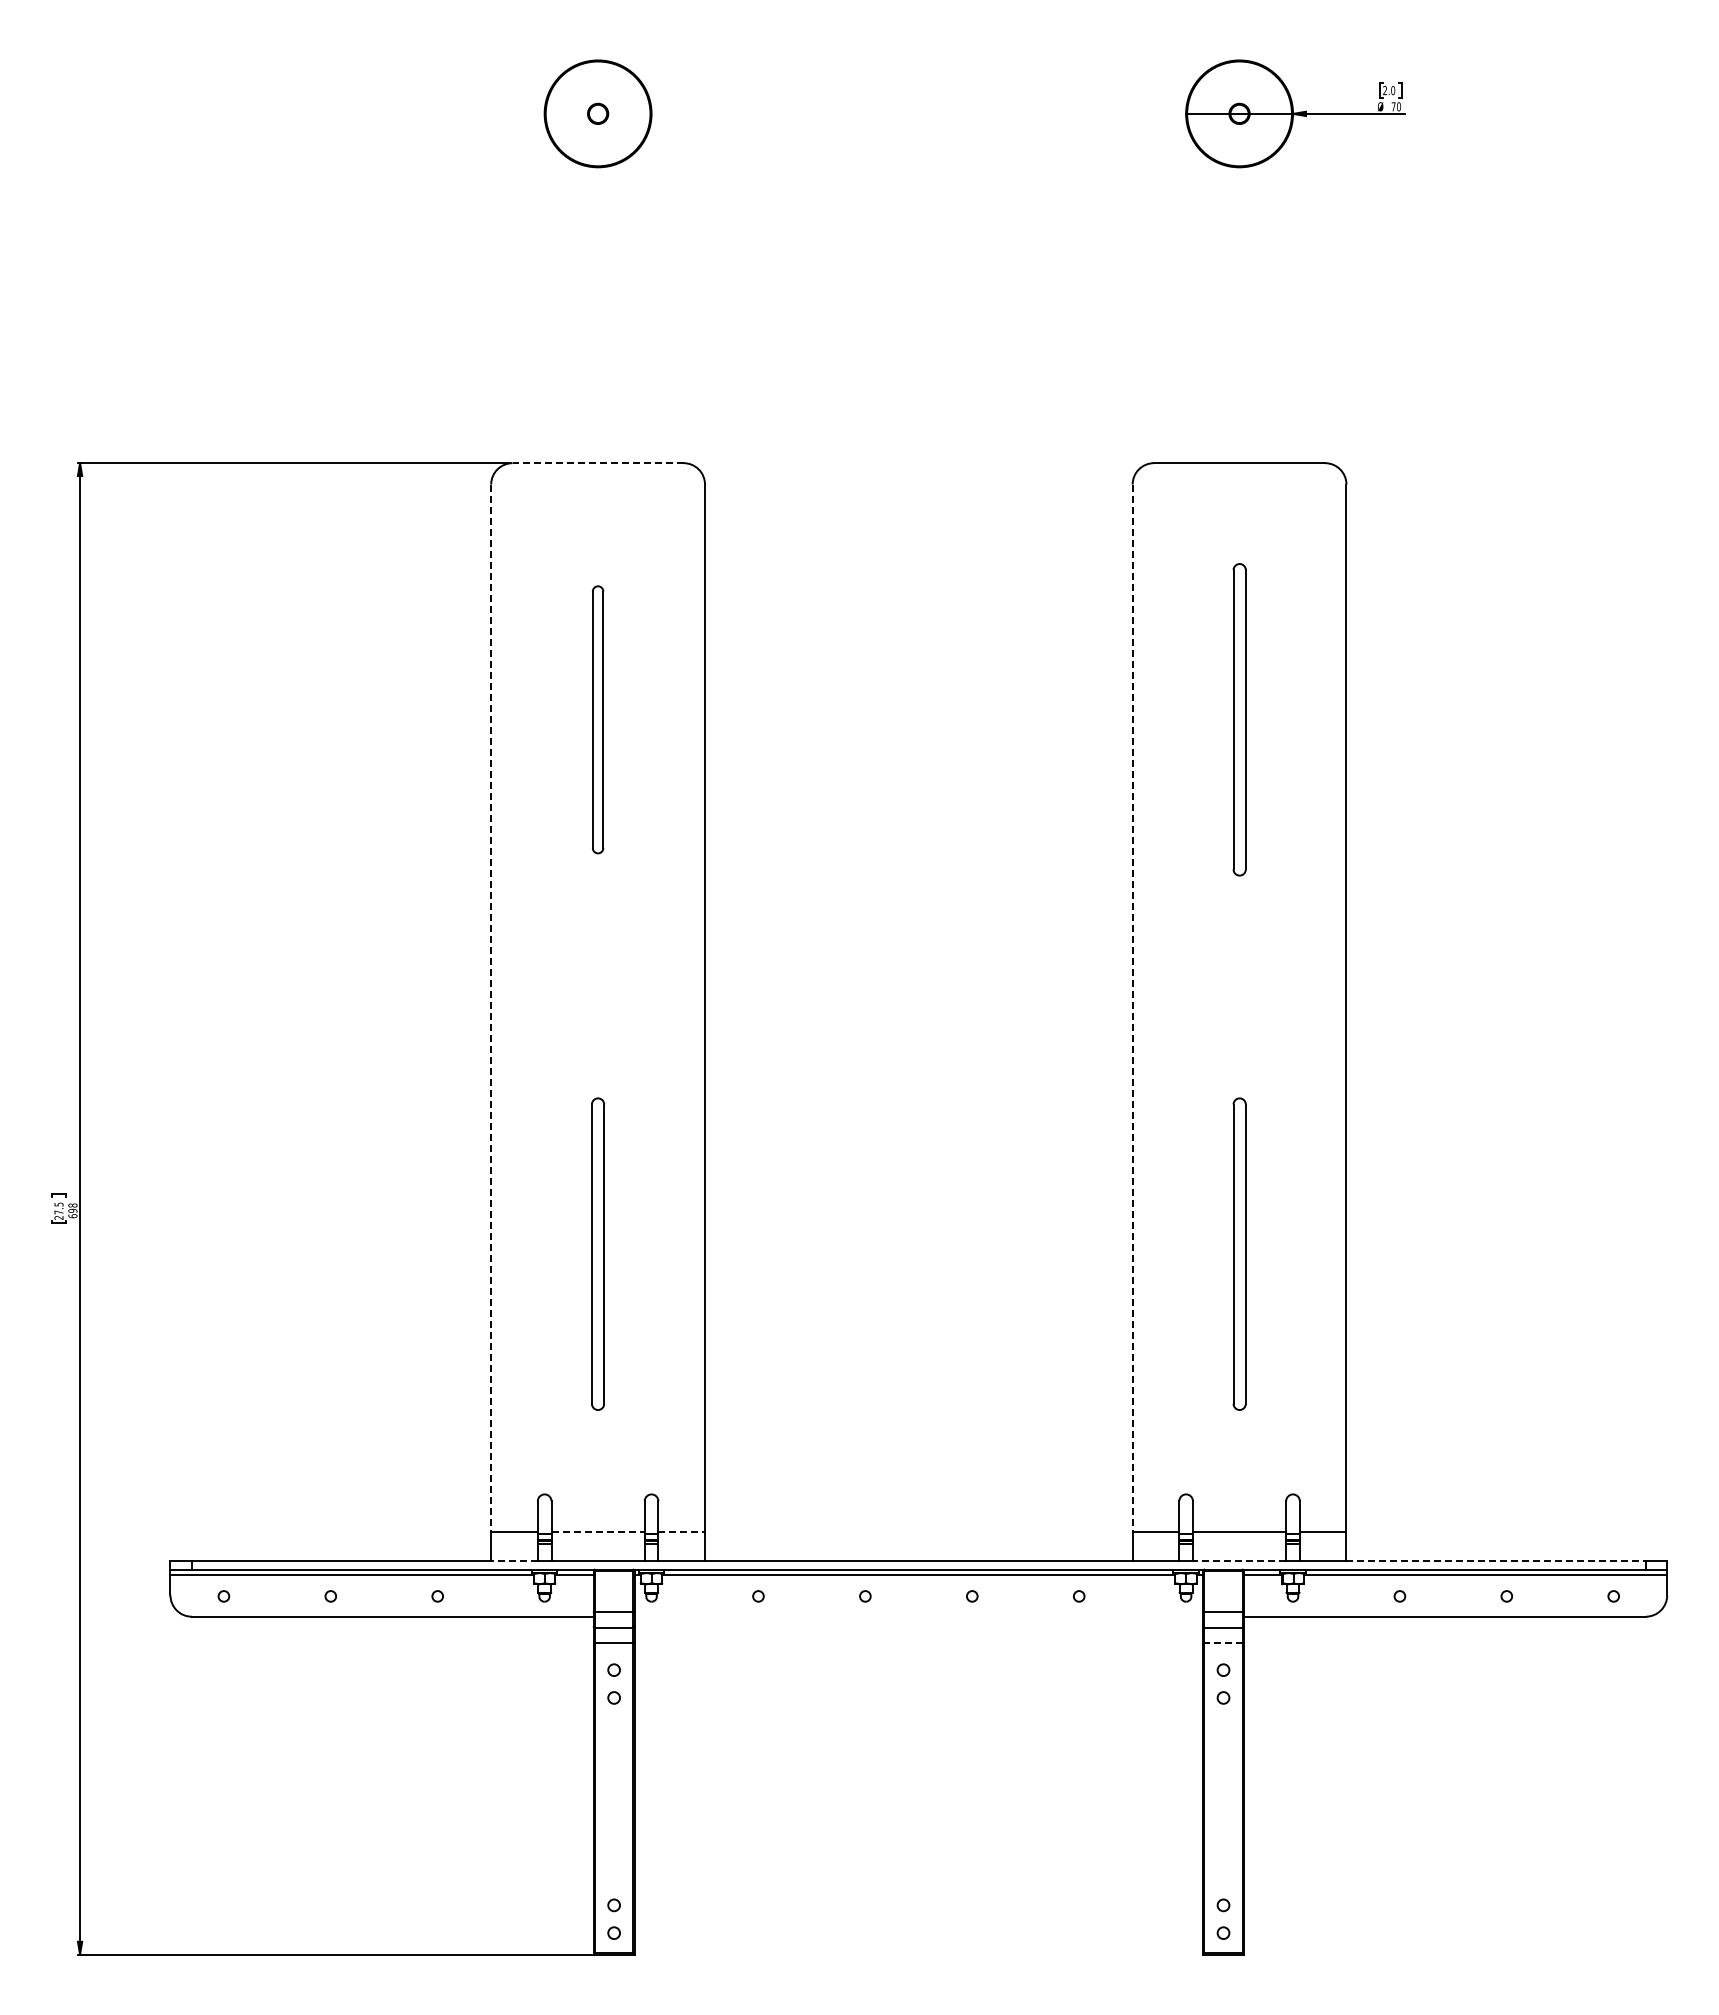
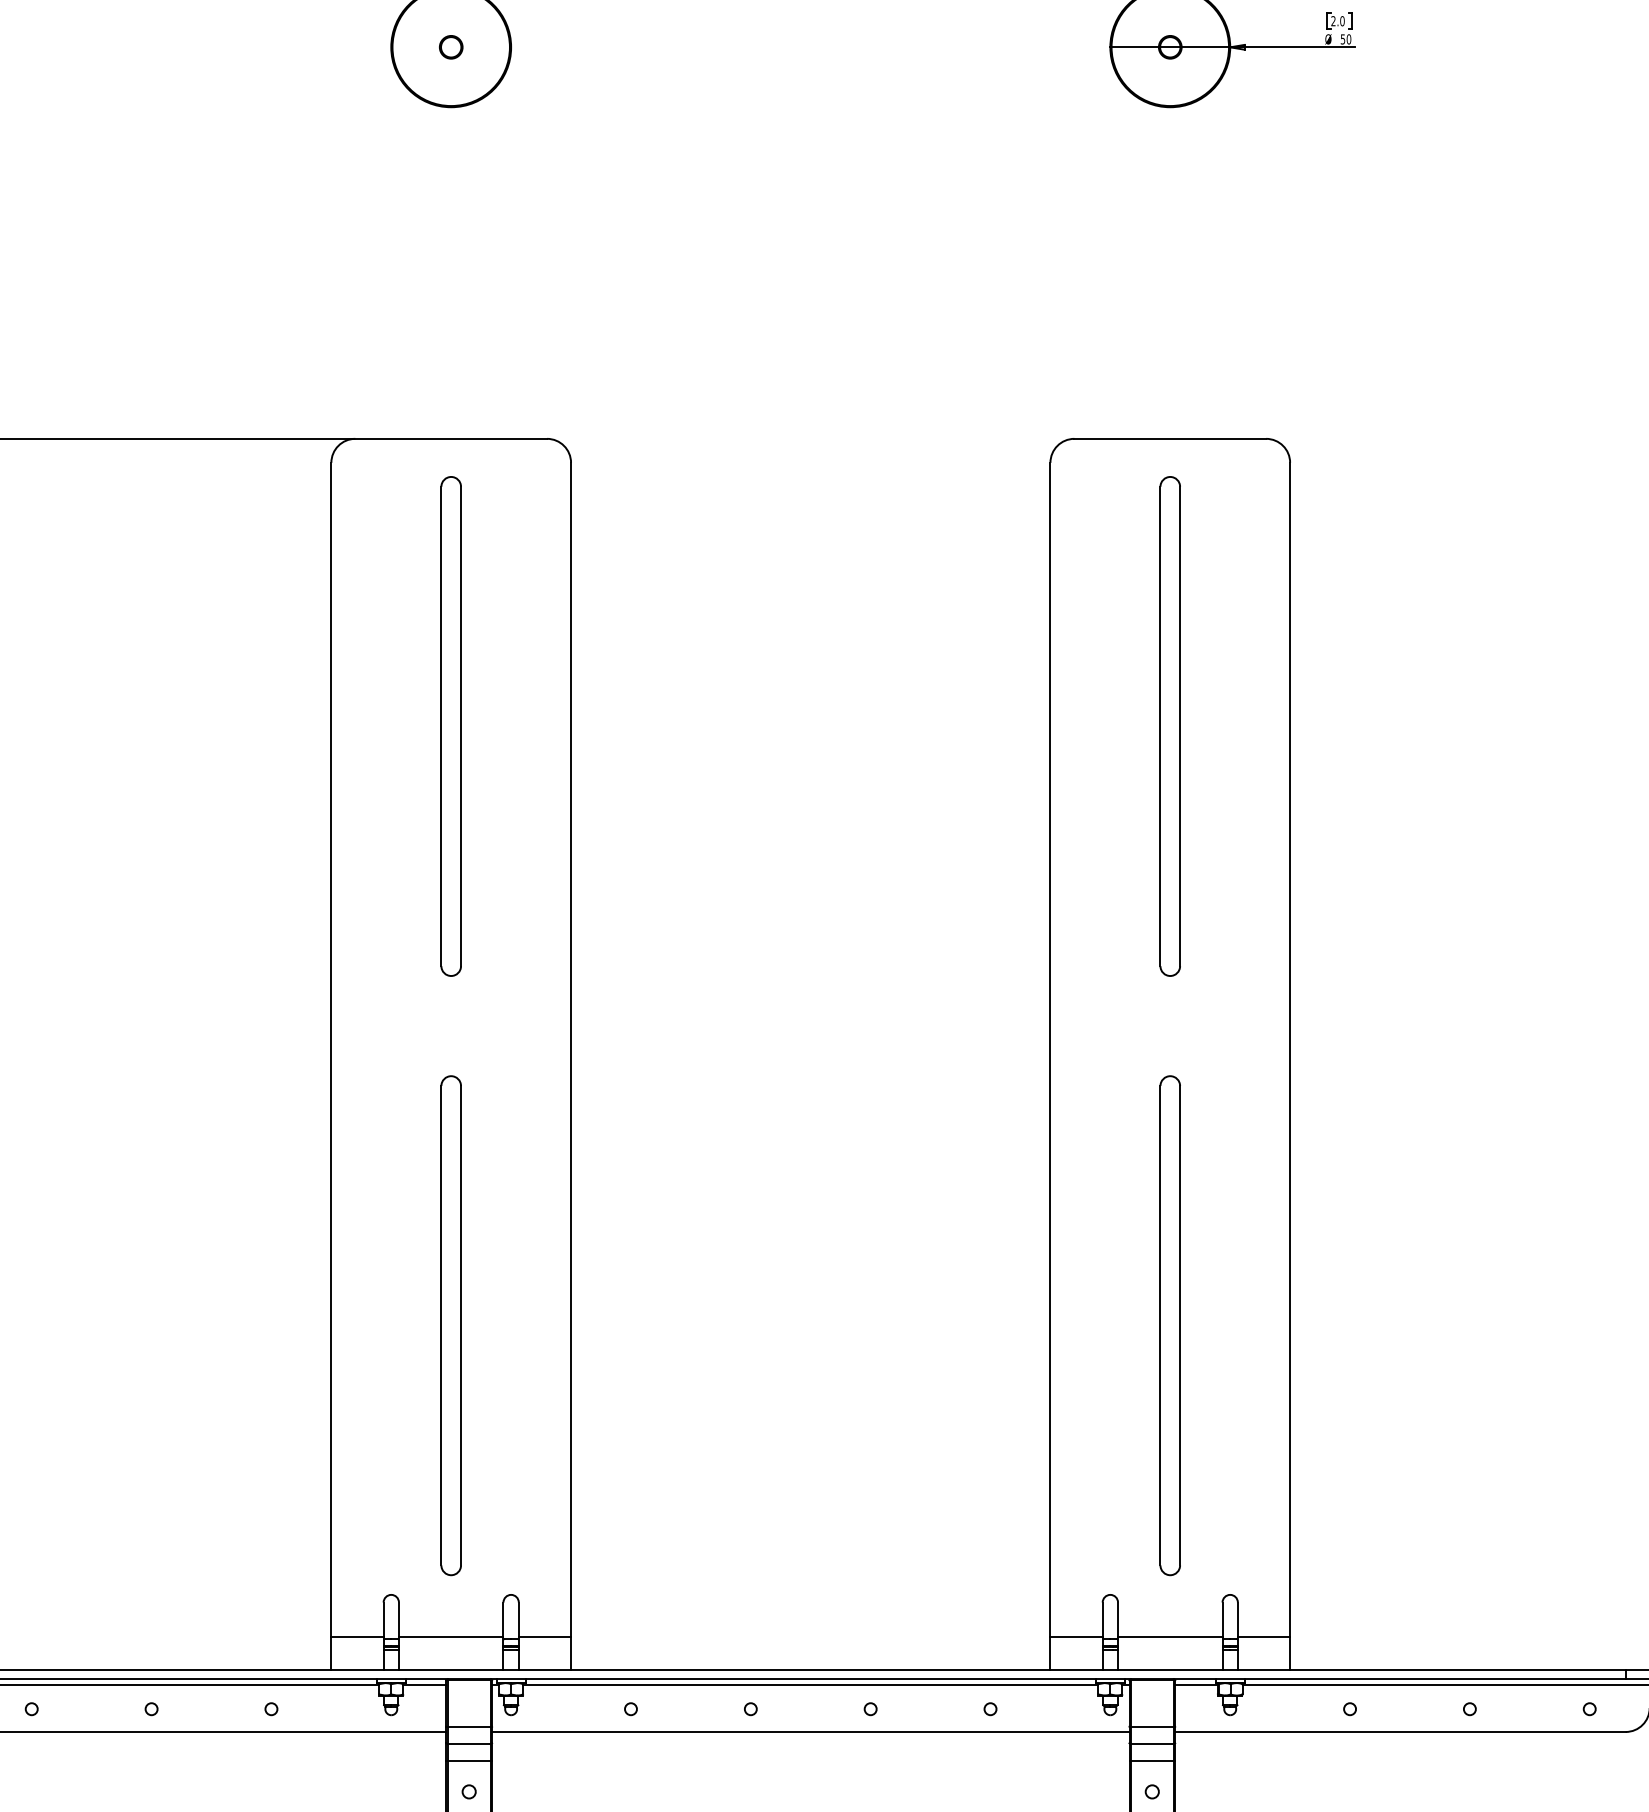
text: (1393, 106) -> (1342, 39), 70 -> 50
line: (598, 463) -> (451, 439), dashed -> solid
part: (597, 719) -> (450, 726), size x1.67
part: (1239, 719) -> (1170, 726), size x1.43
line: (491, 1008) -> (331, 1050), dashed -> solid
line: (1132, 1008) -> (1050, 1050), dashed -> solid
part: (597, 1253) -> (450, 1324), size x1.43
part: (1239, 1253) -> (1170, 1324), size x1.43
line: (598, 1532) -> (451, 1637), dashed -> solid
line: (682, 1532) -> (545, 1637), dashed -> solid
line: (514, 1561) -> (357, 1670), dashed -> solid
line: (1239, 1561) -> (1170, 1670), dashed -> solid
line: (1496, 1561) -> (1458, 1670), dashed -> solid
line: (918, 1616) -> (810, 1731), added
line: (1223, 1642) -> (1152, 1760), dashed -> solid

